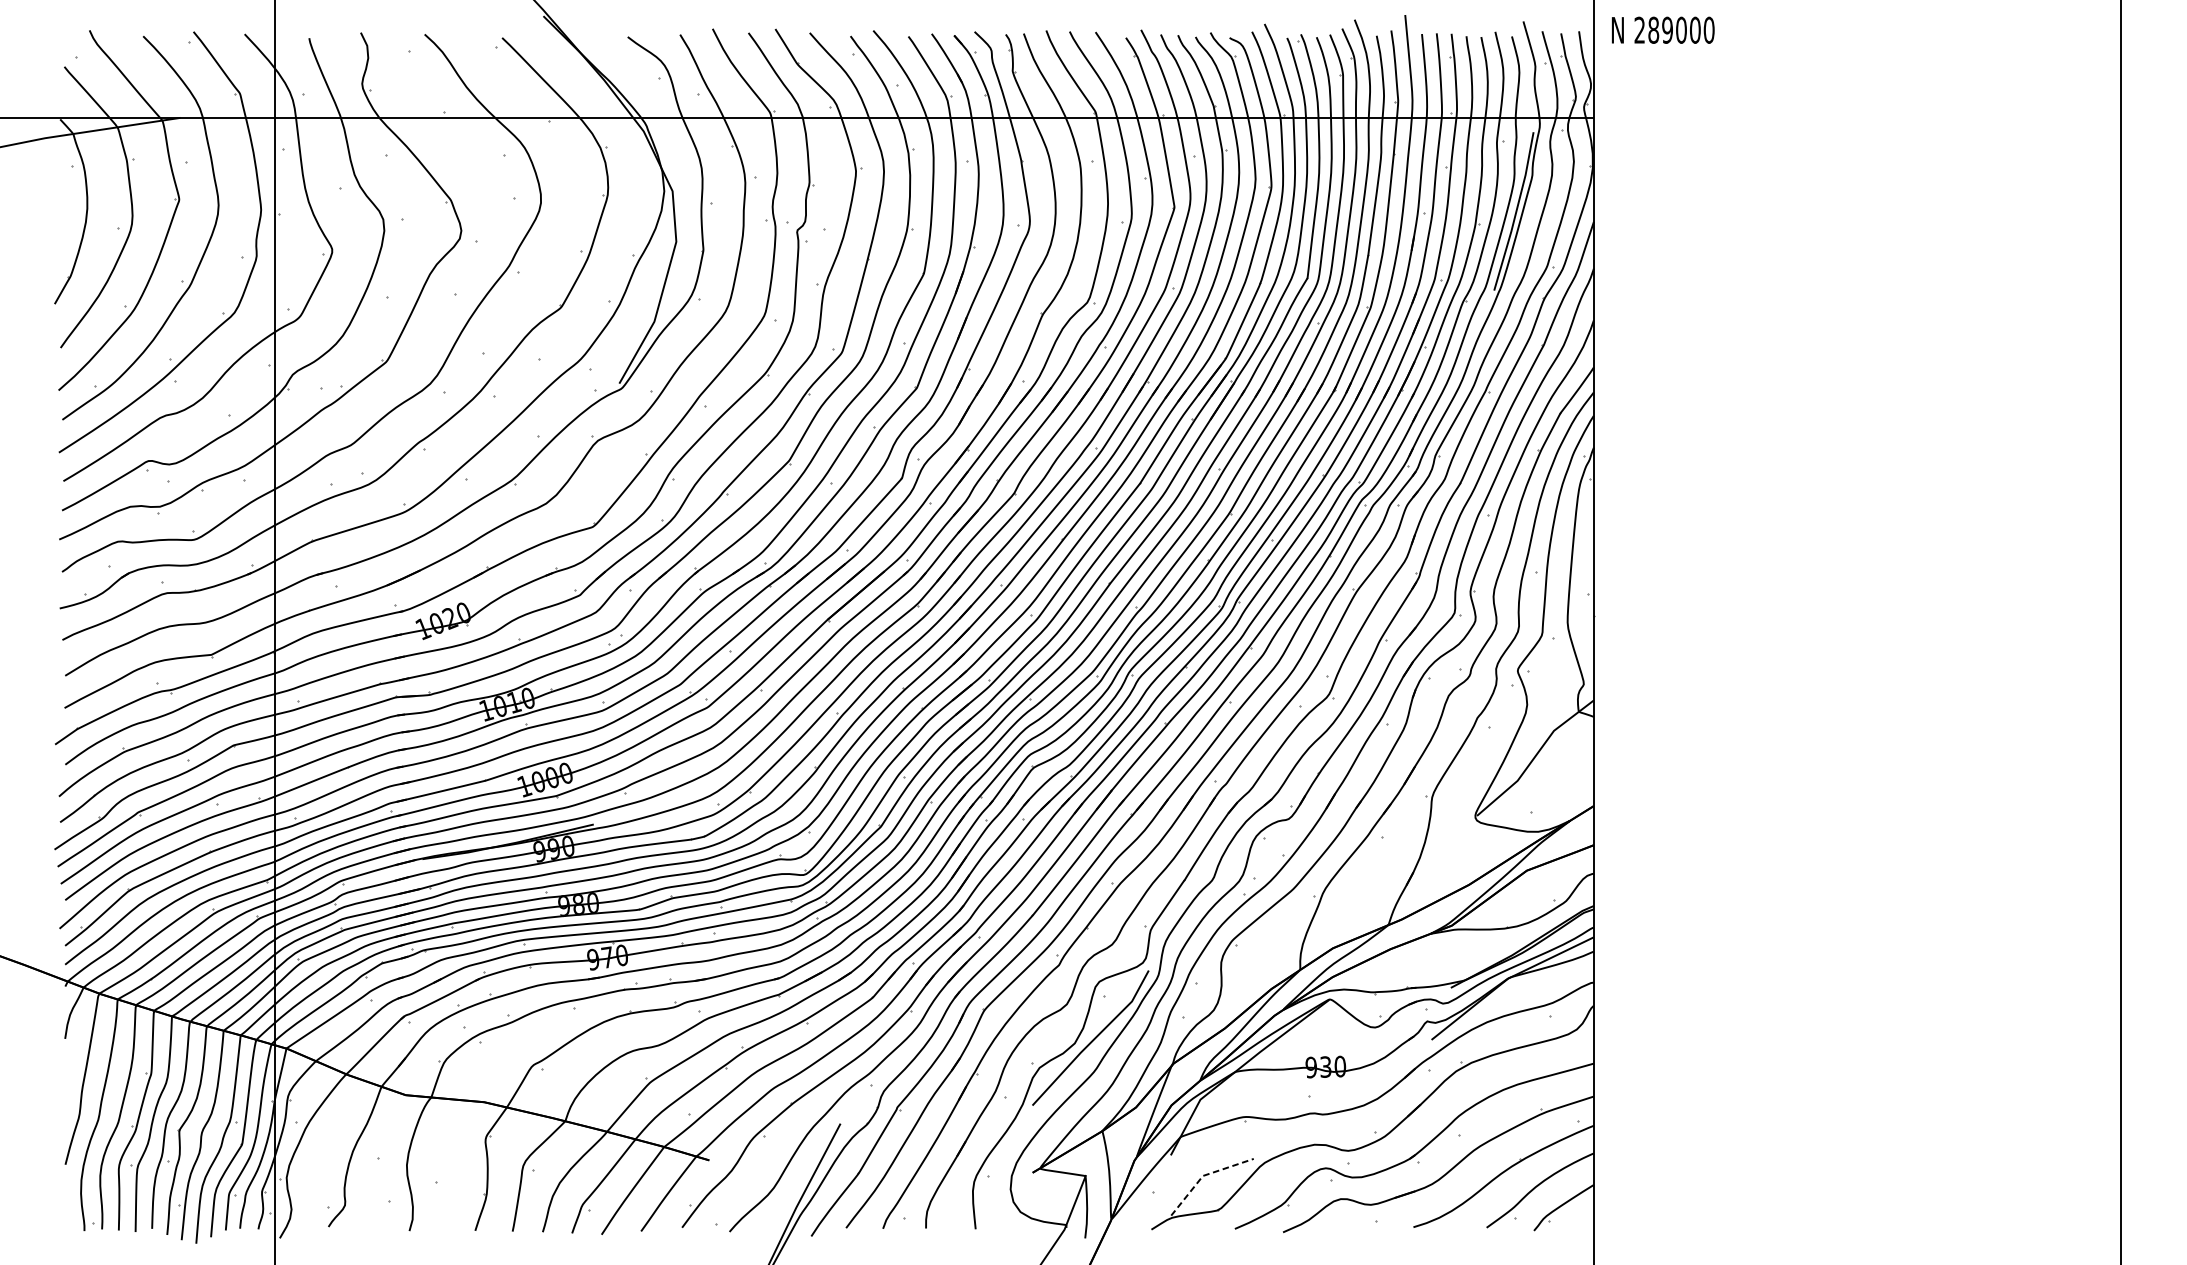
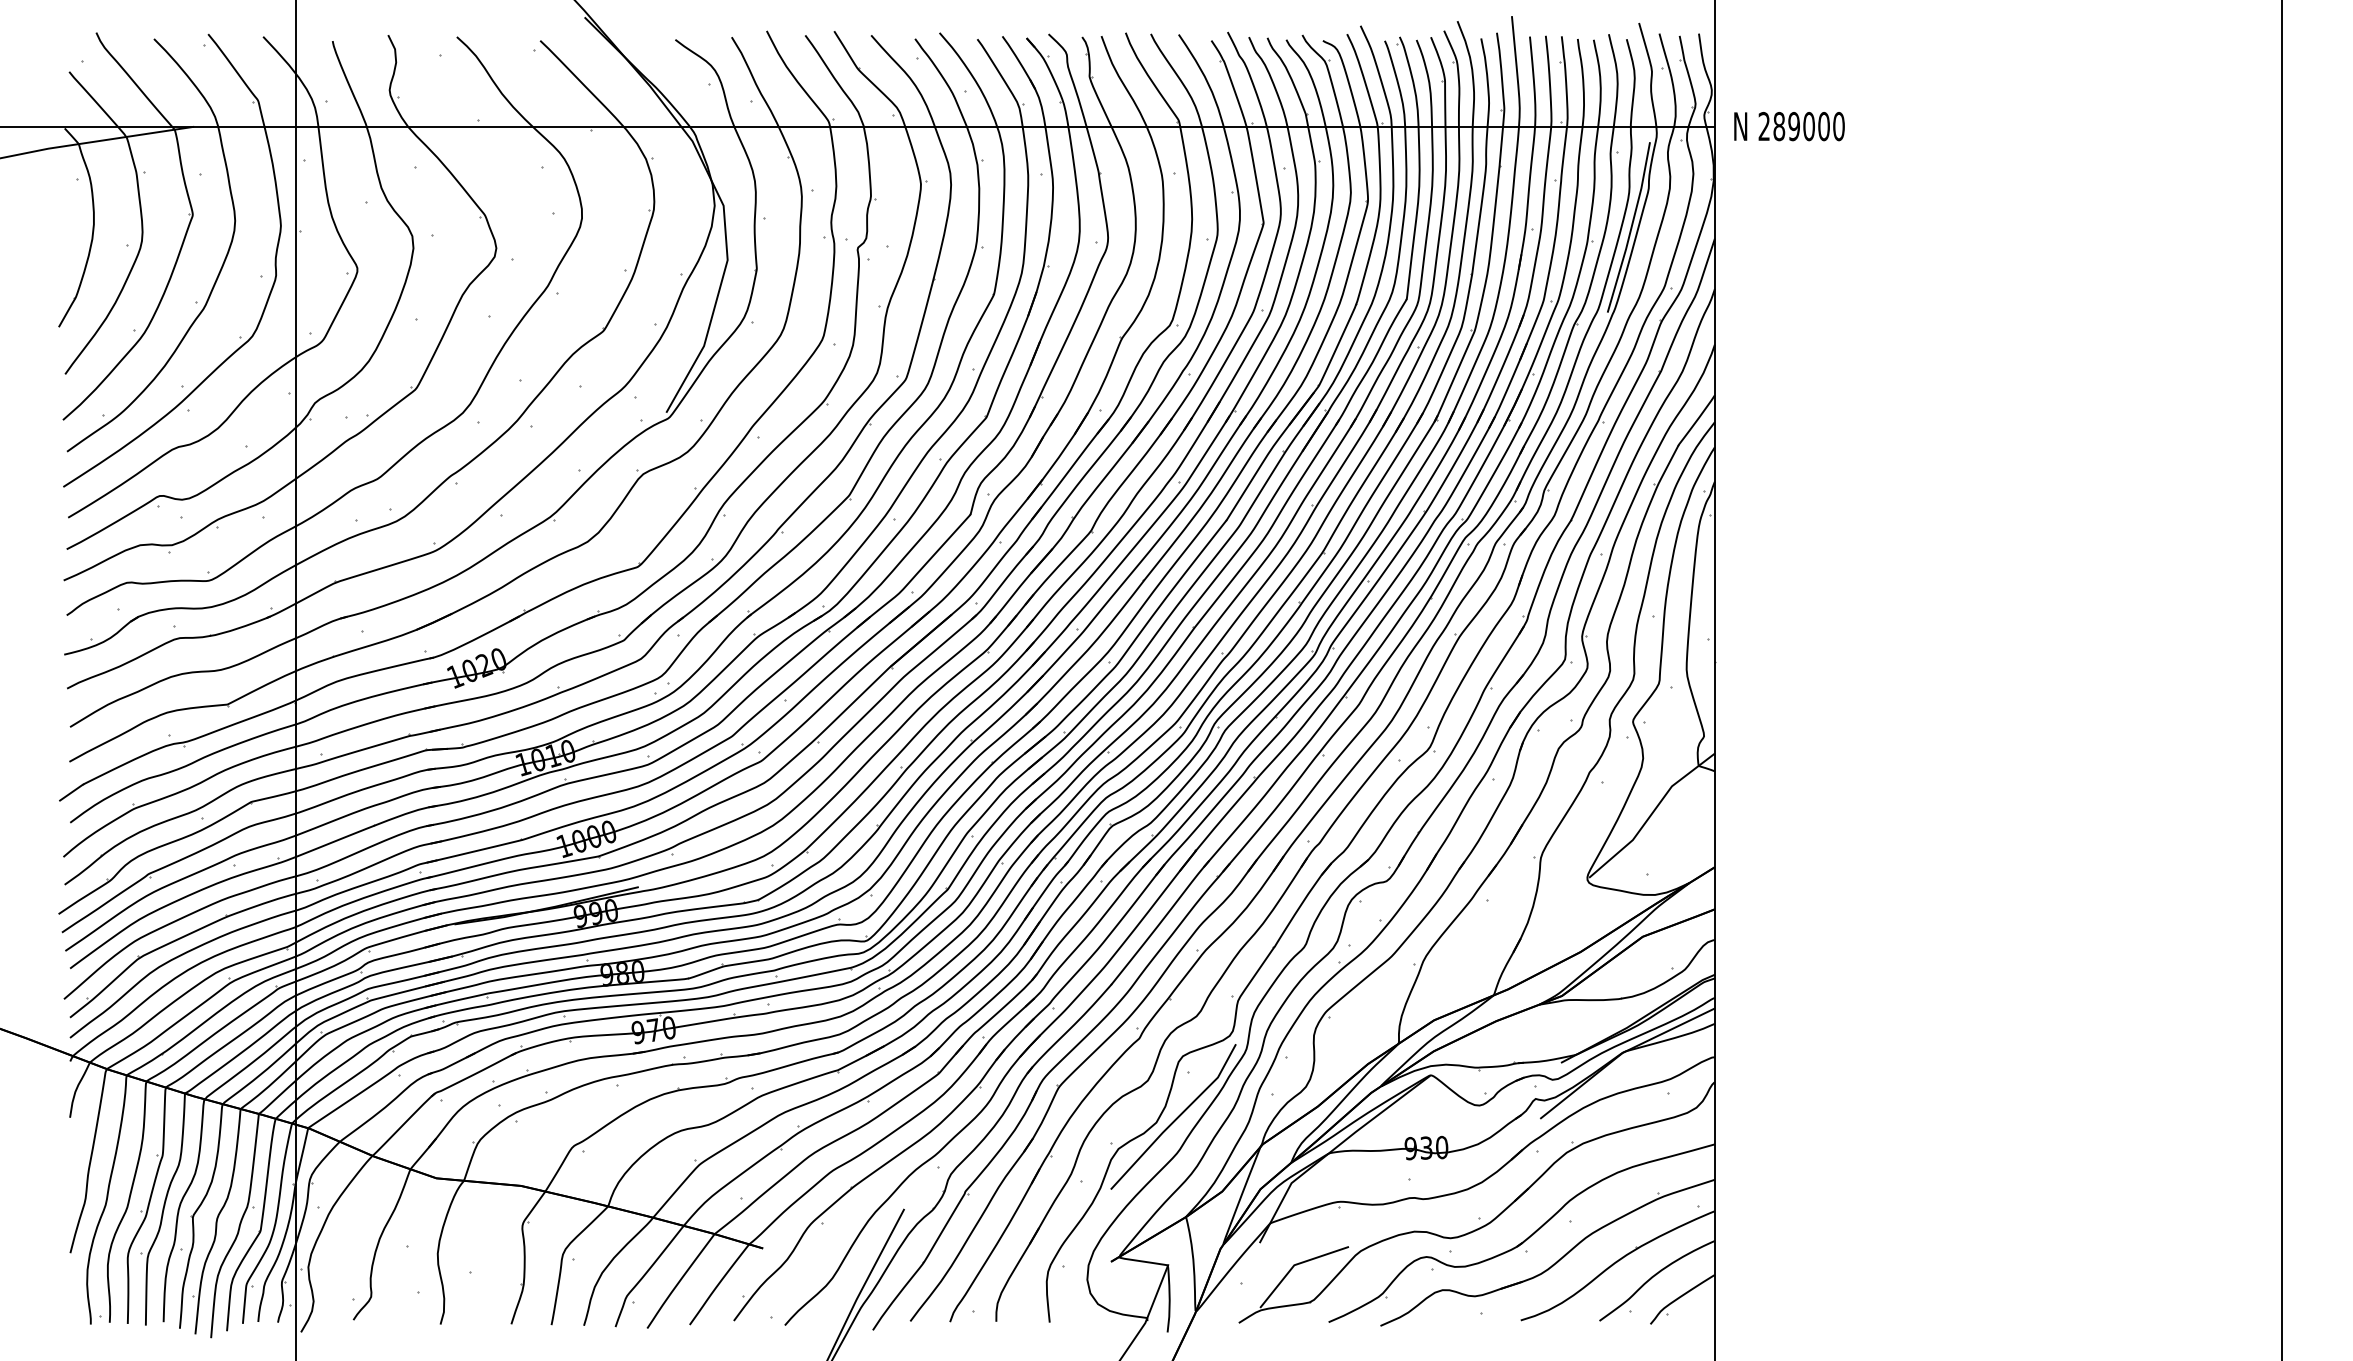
text: (1663, 30) -> (1789, 126), moved
line: (1204, 1175) -> (1295, 1264), dashed -> solid

